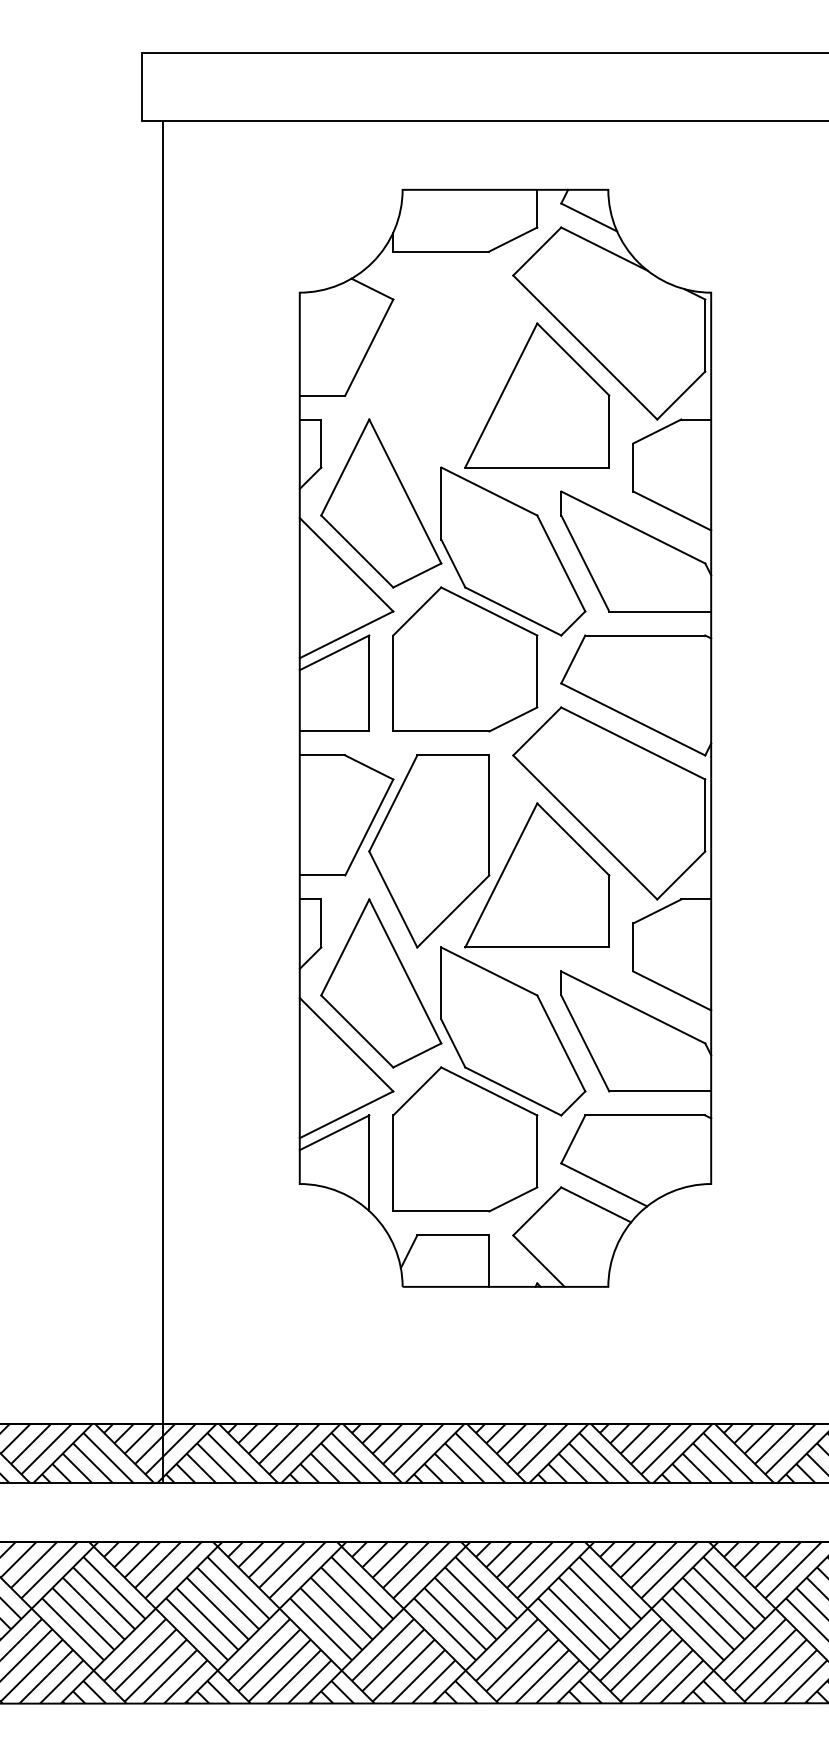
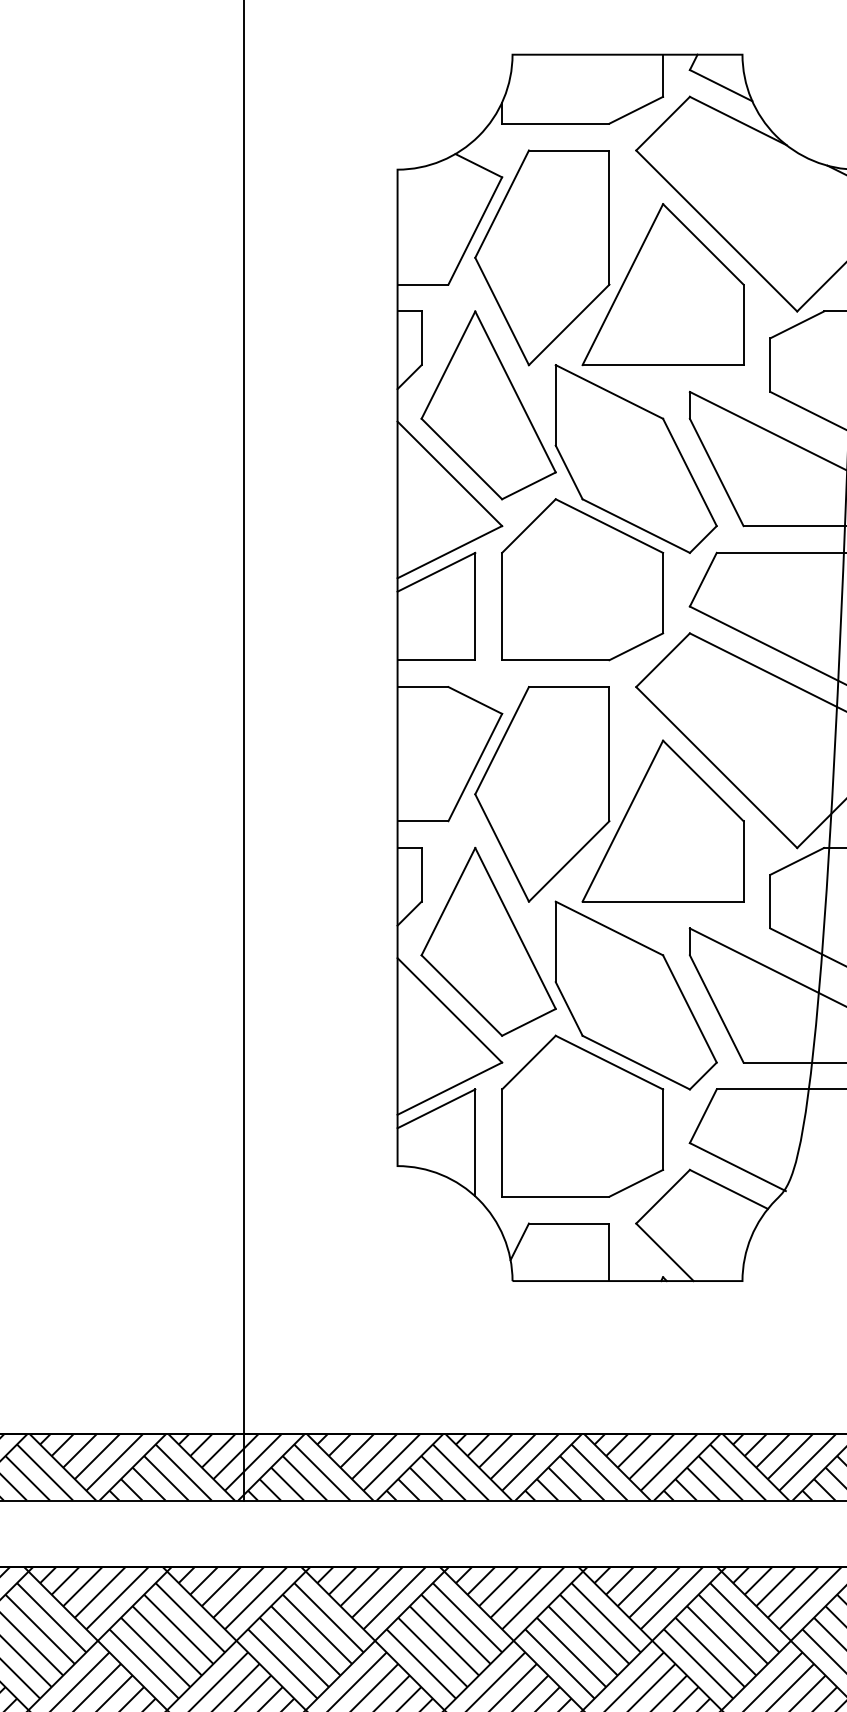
part: (429, 371) -> (542, 257), added

